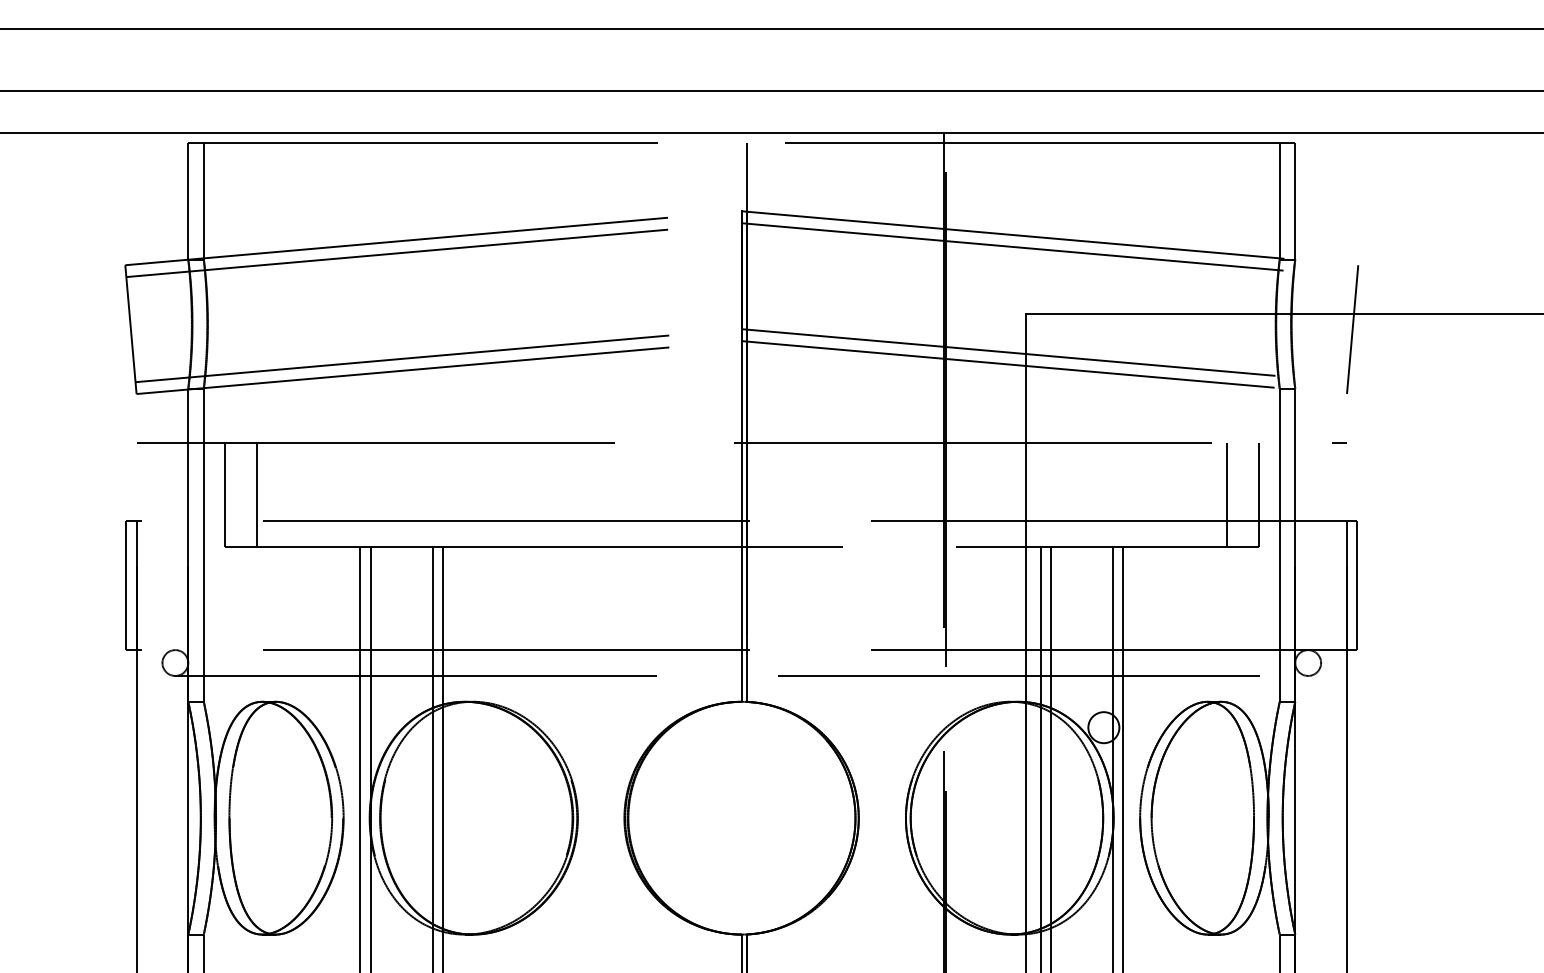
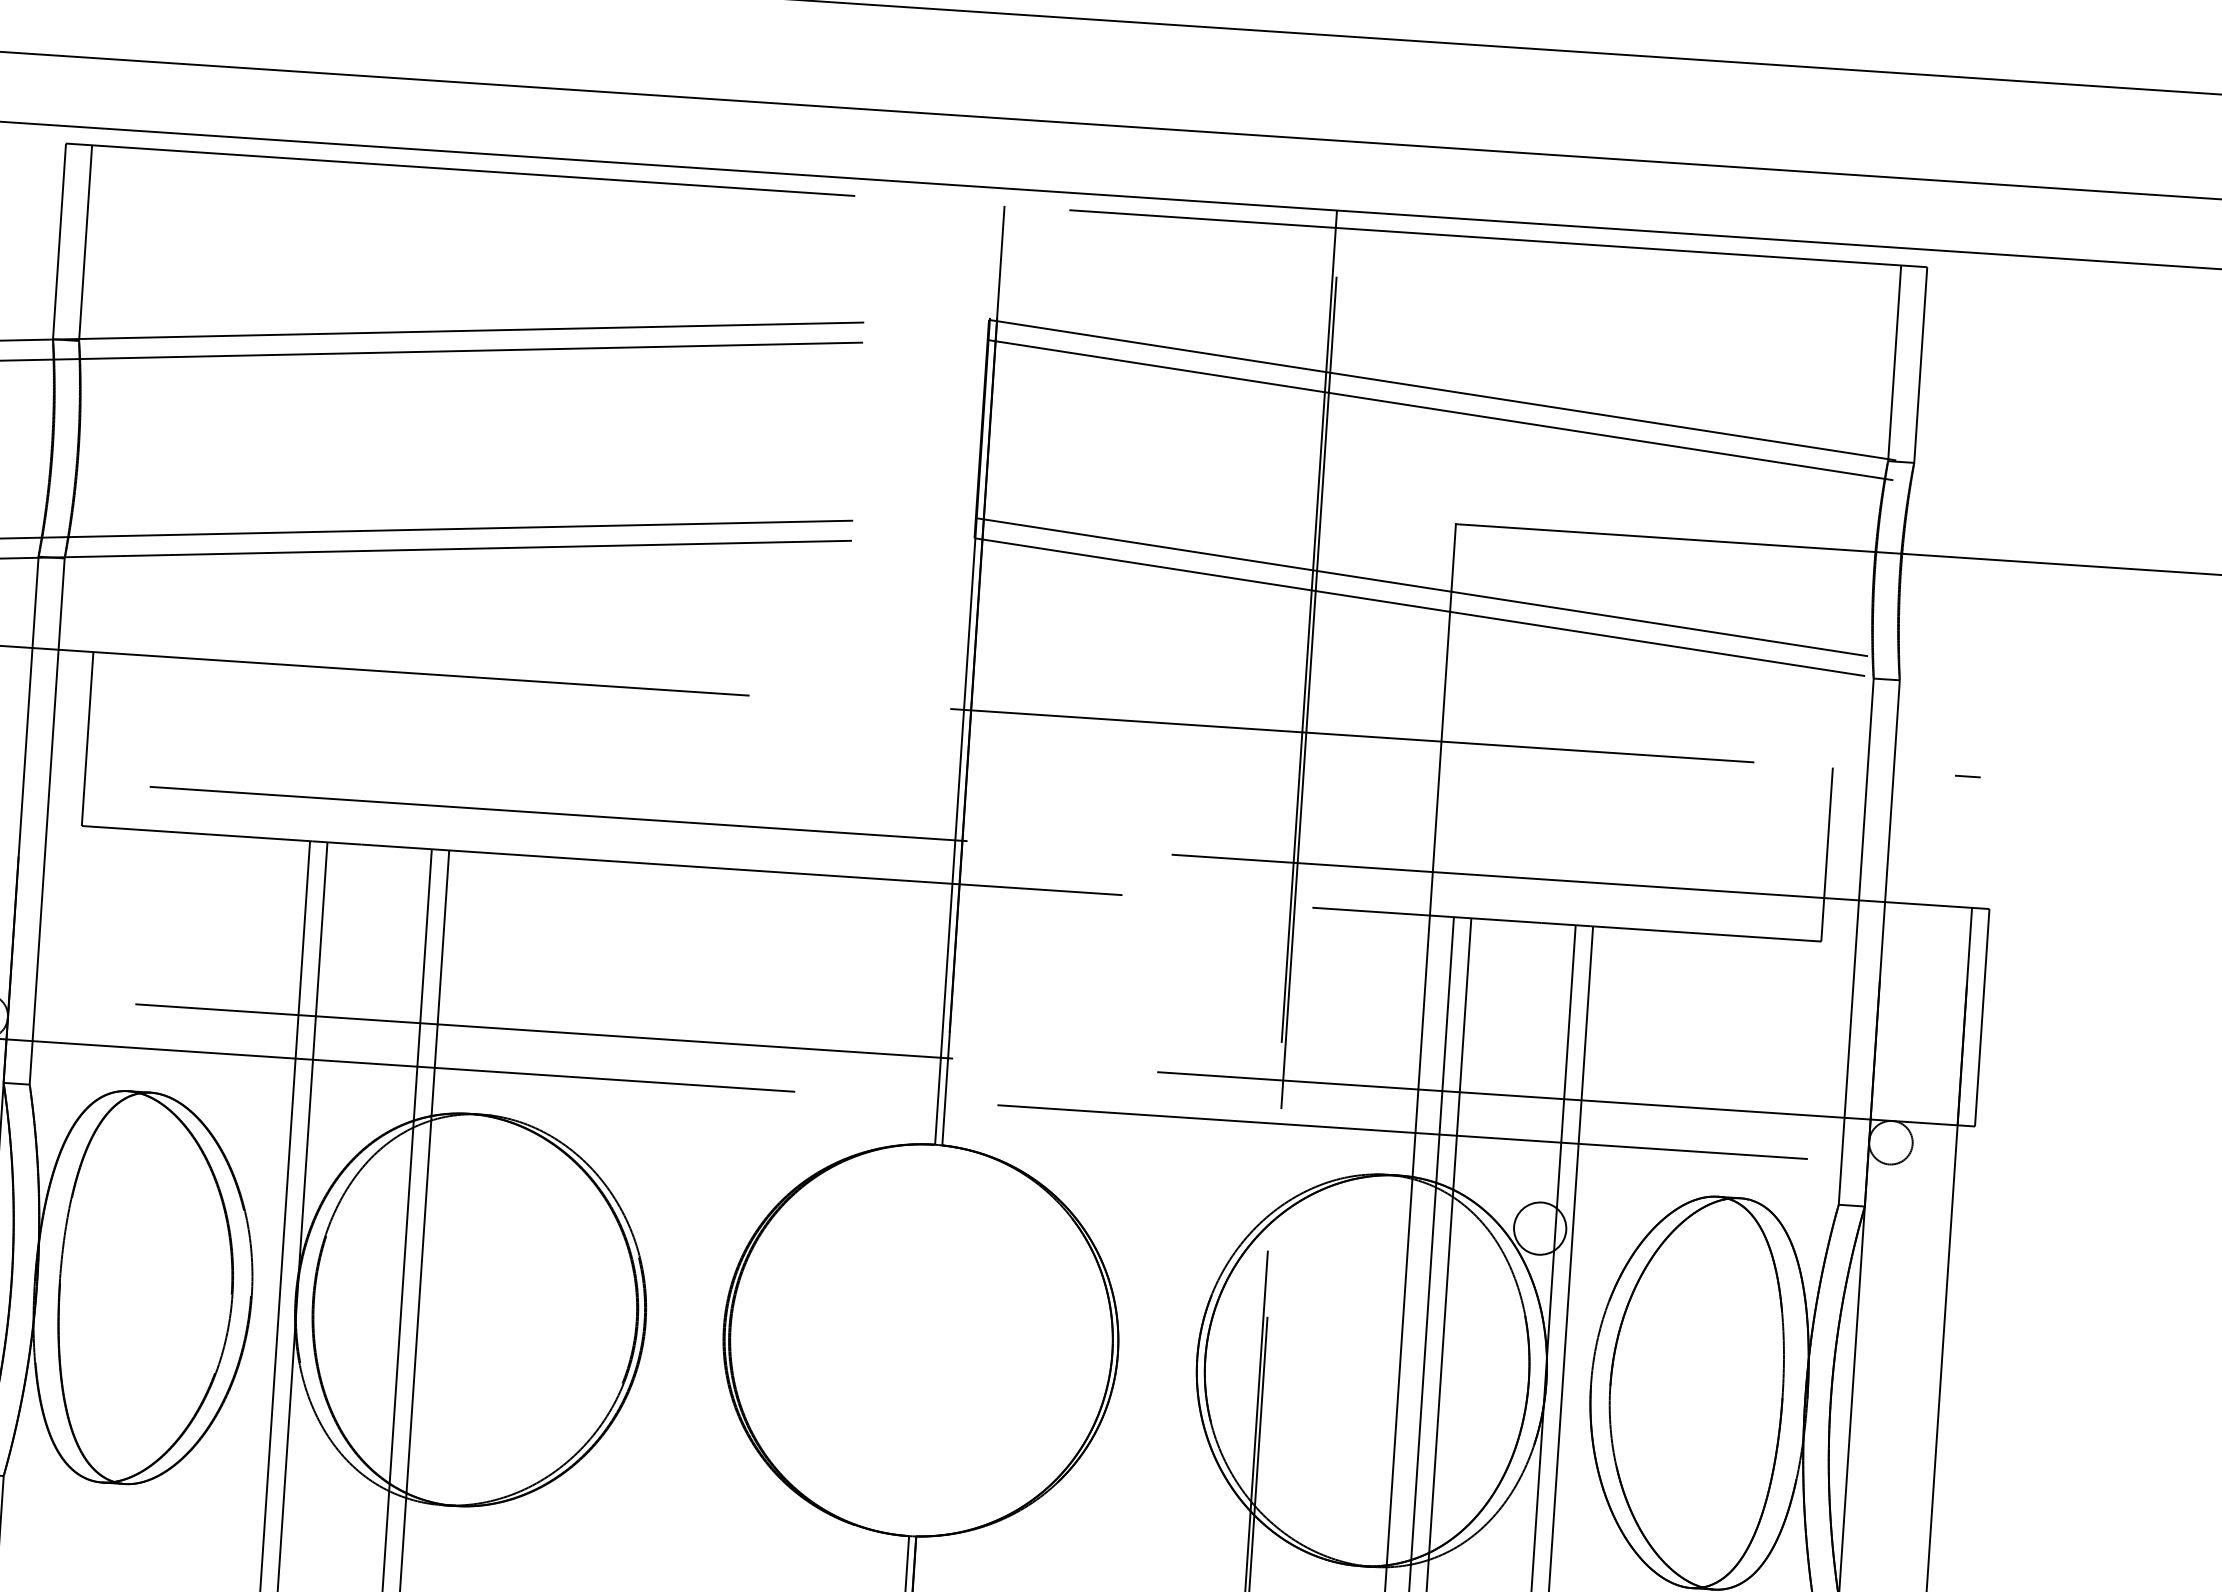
line: (1352, 329) -> (2002, 586), removed
line: (256, 494) -> (141, 741), removed
line: (1226, 494) -> (1772, 850), removed

